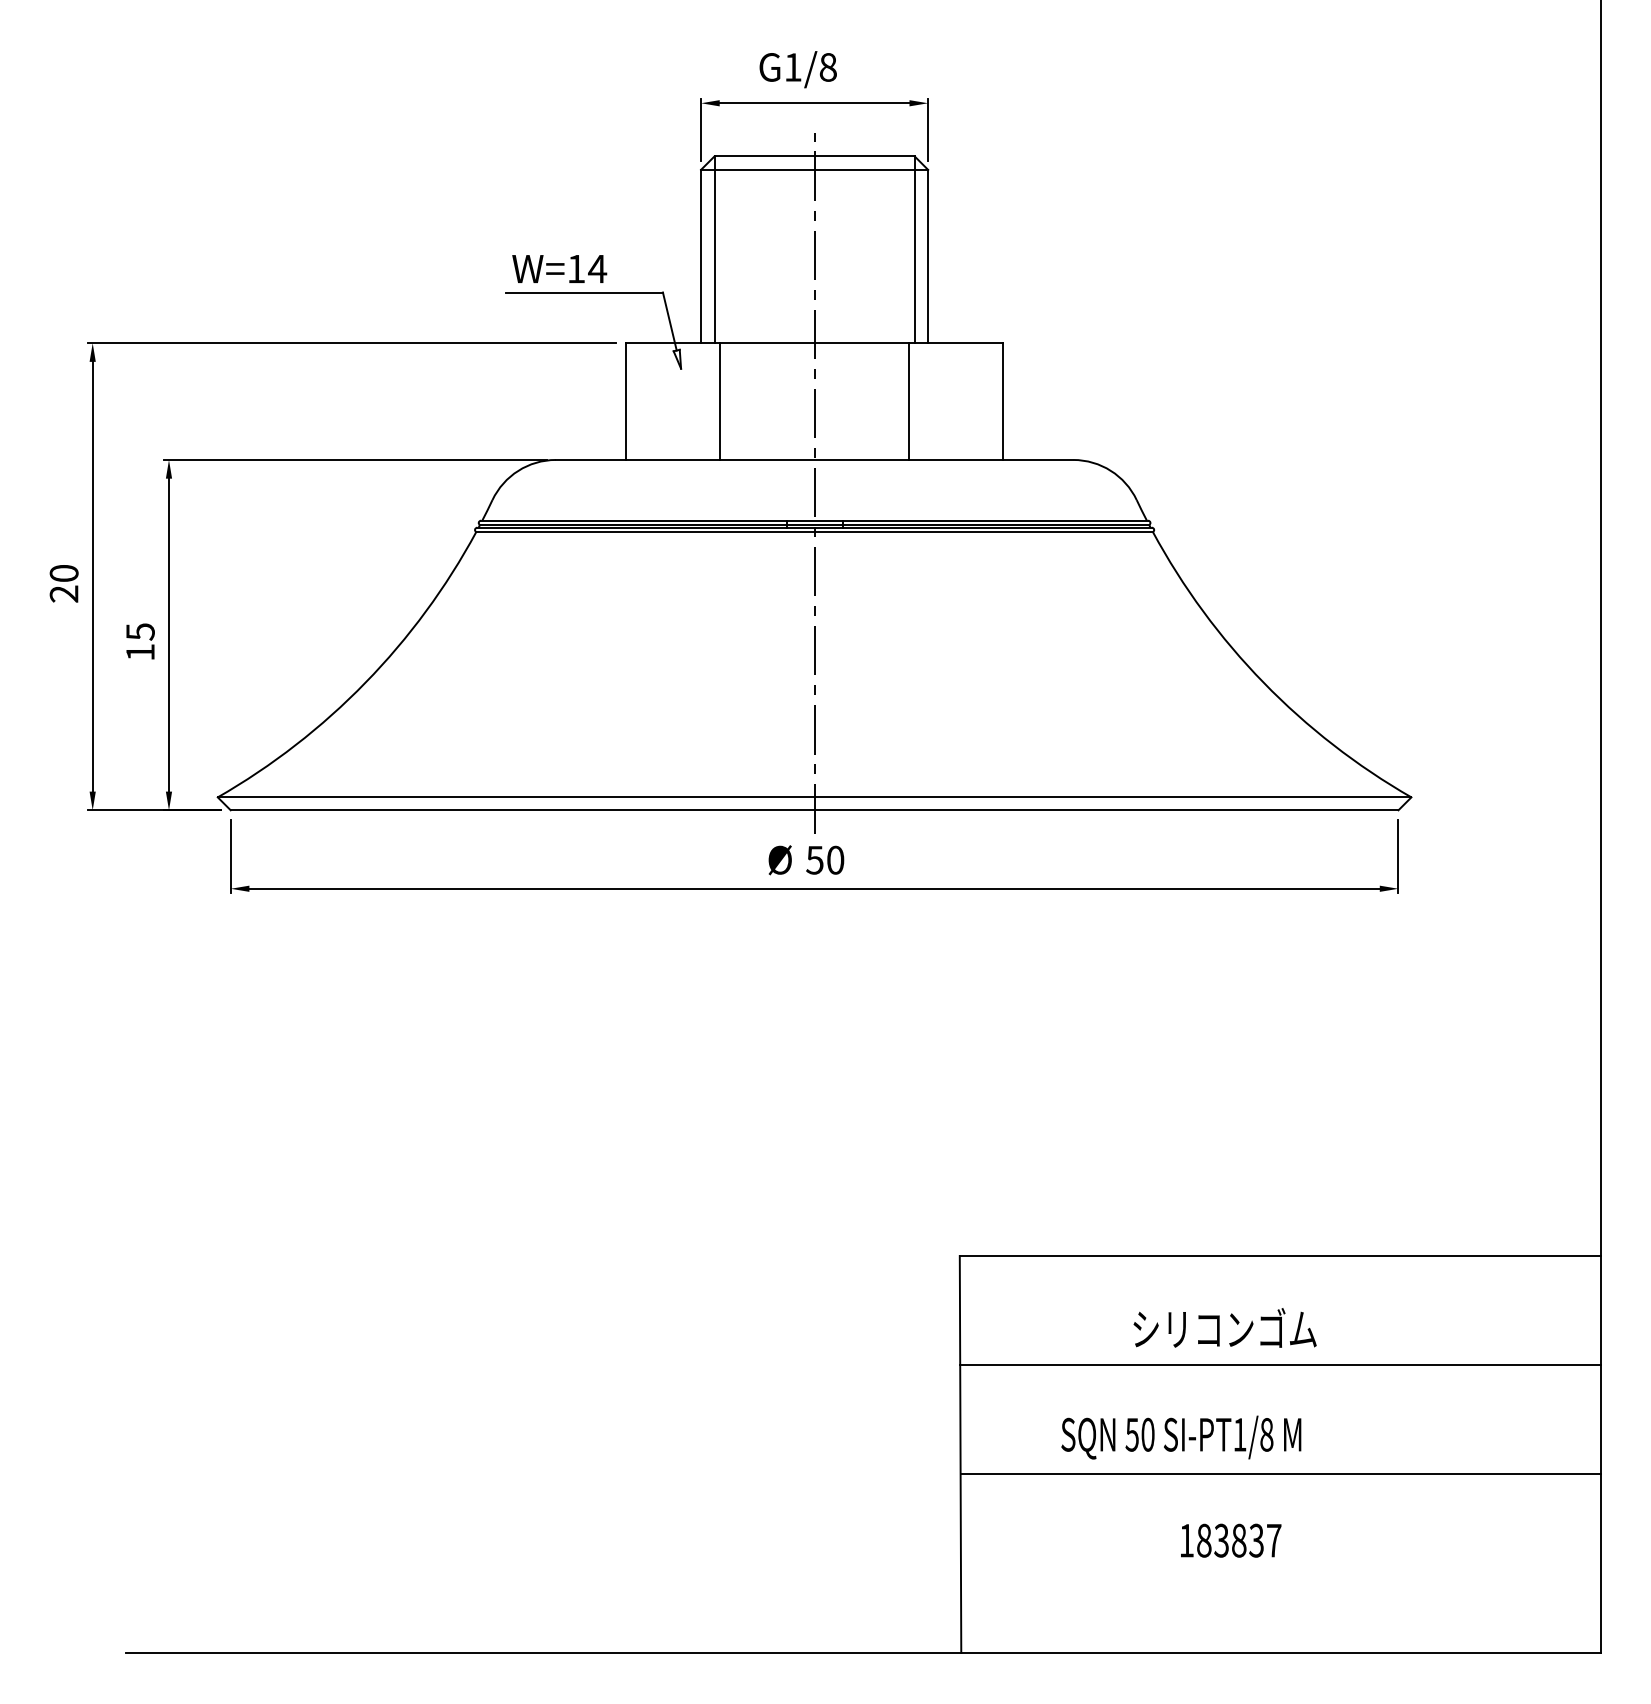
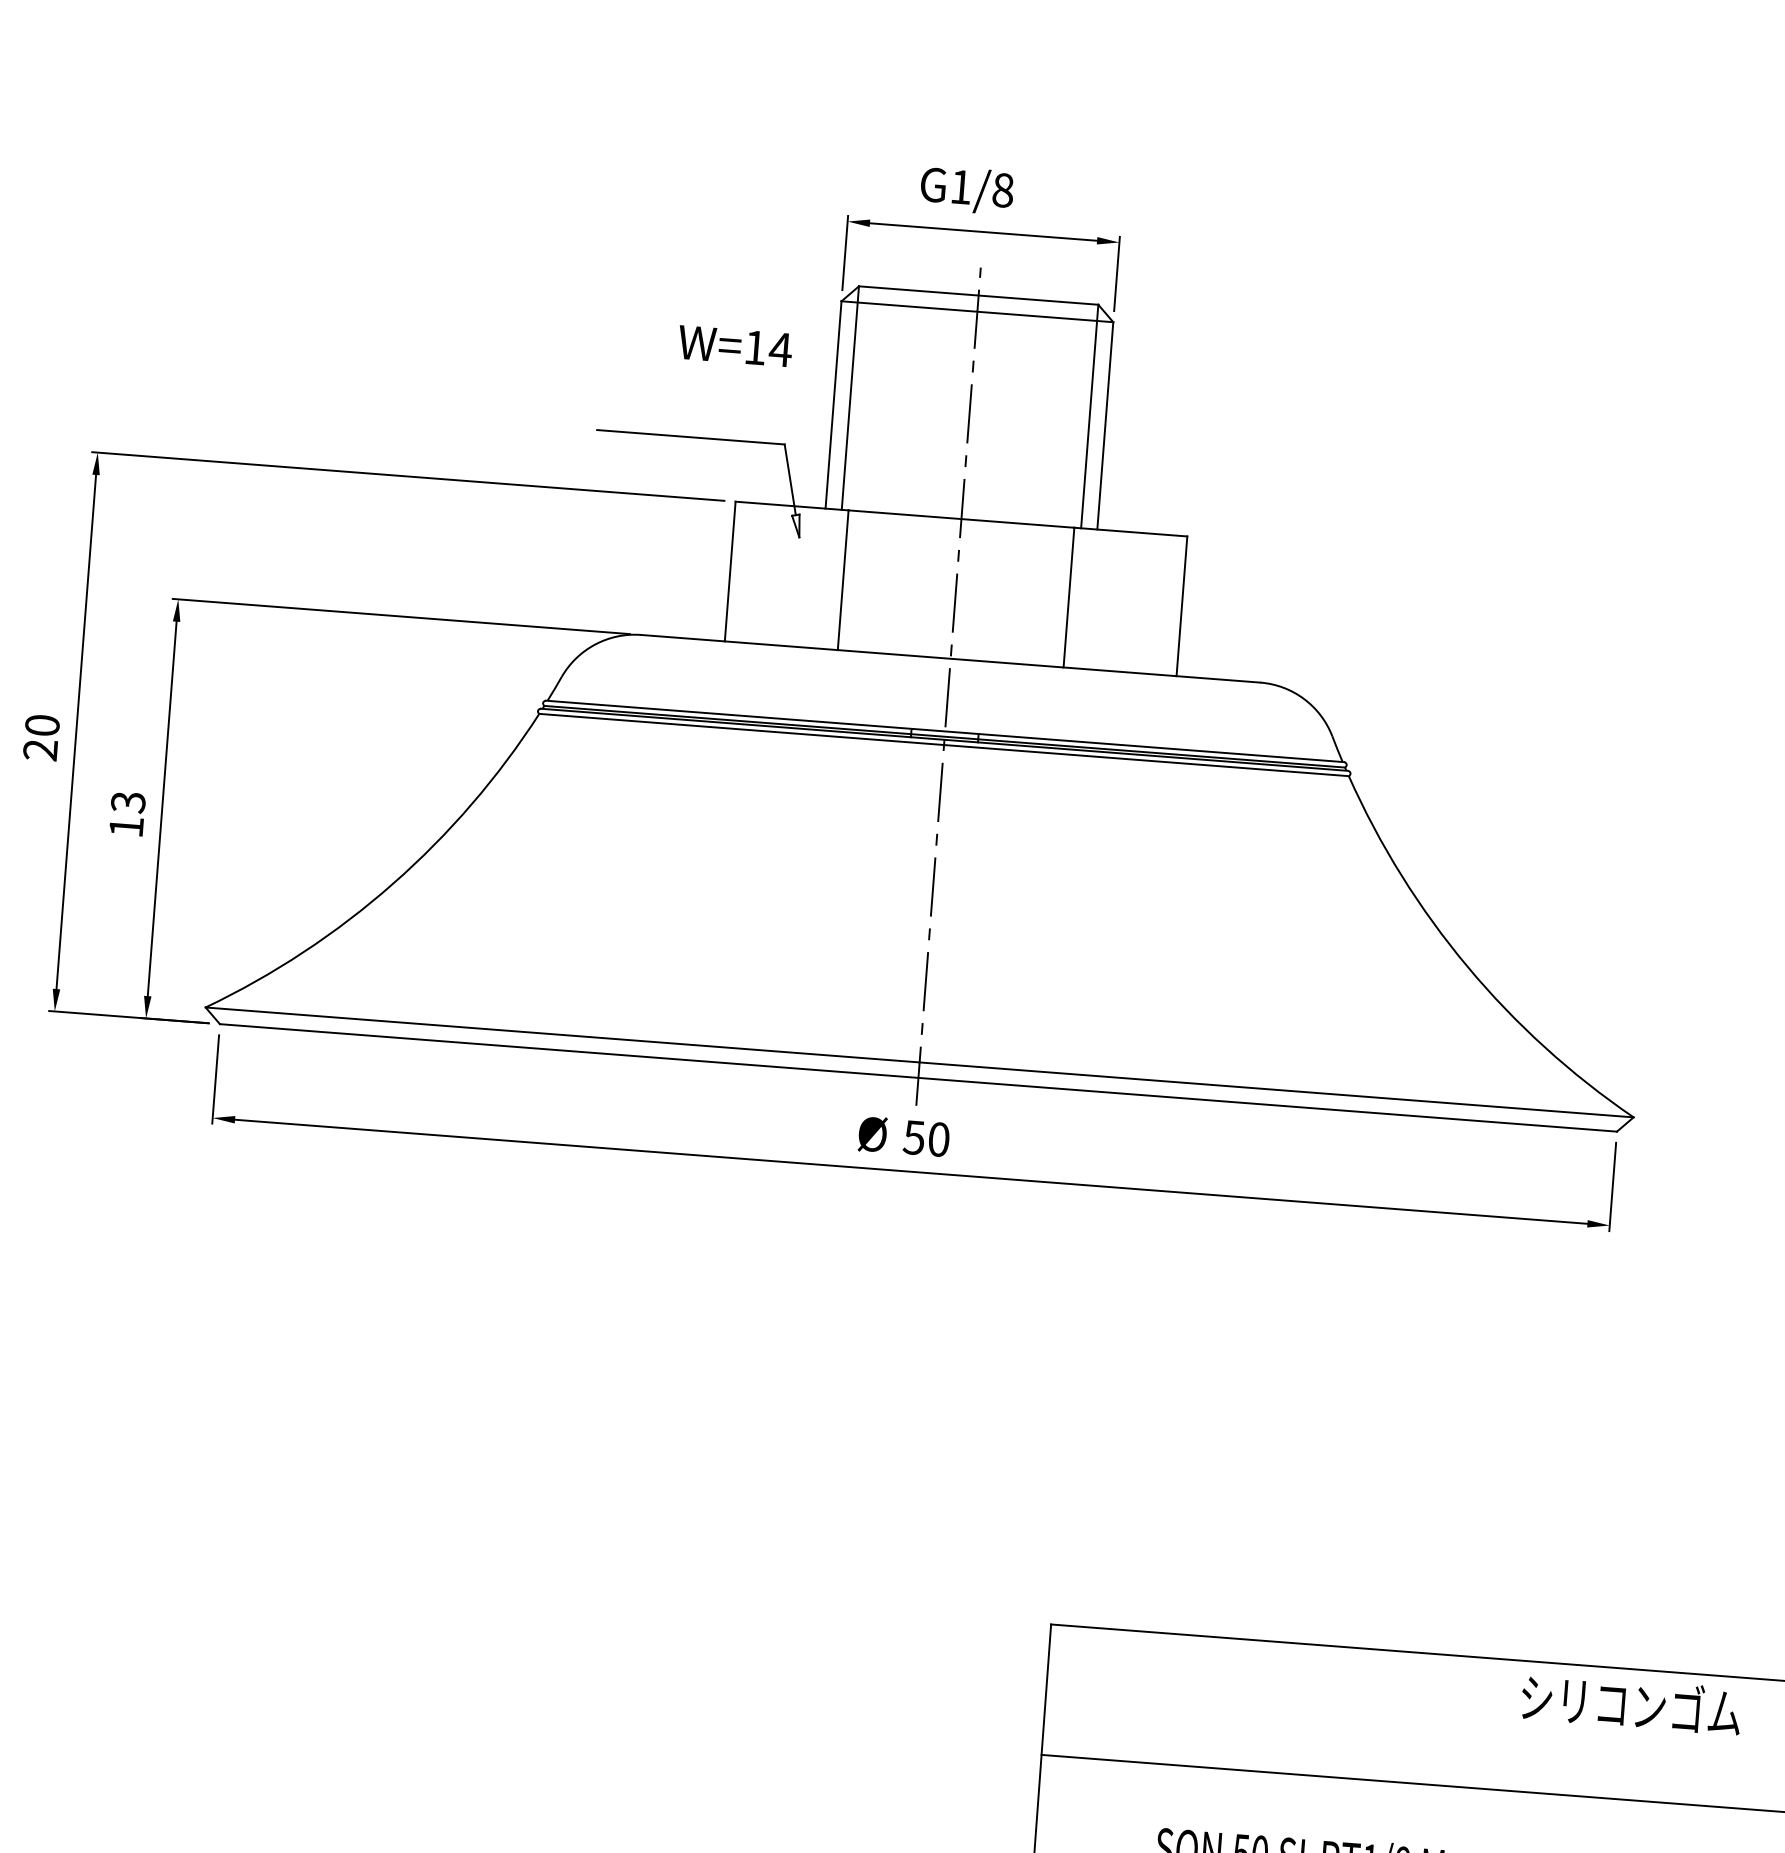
text: (559, 268) -> (735, 345), moved
text: (140, 631) -> (128, 801), 15 -> 13
text: (1224, 1327) -> (1630, 1703), moved

